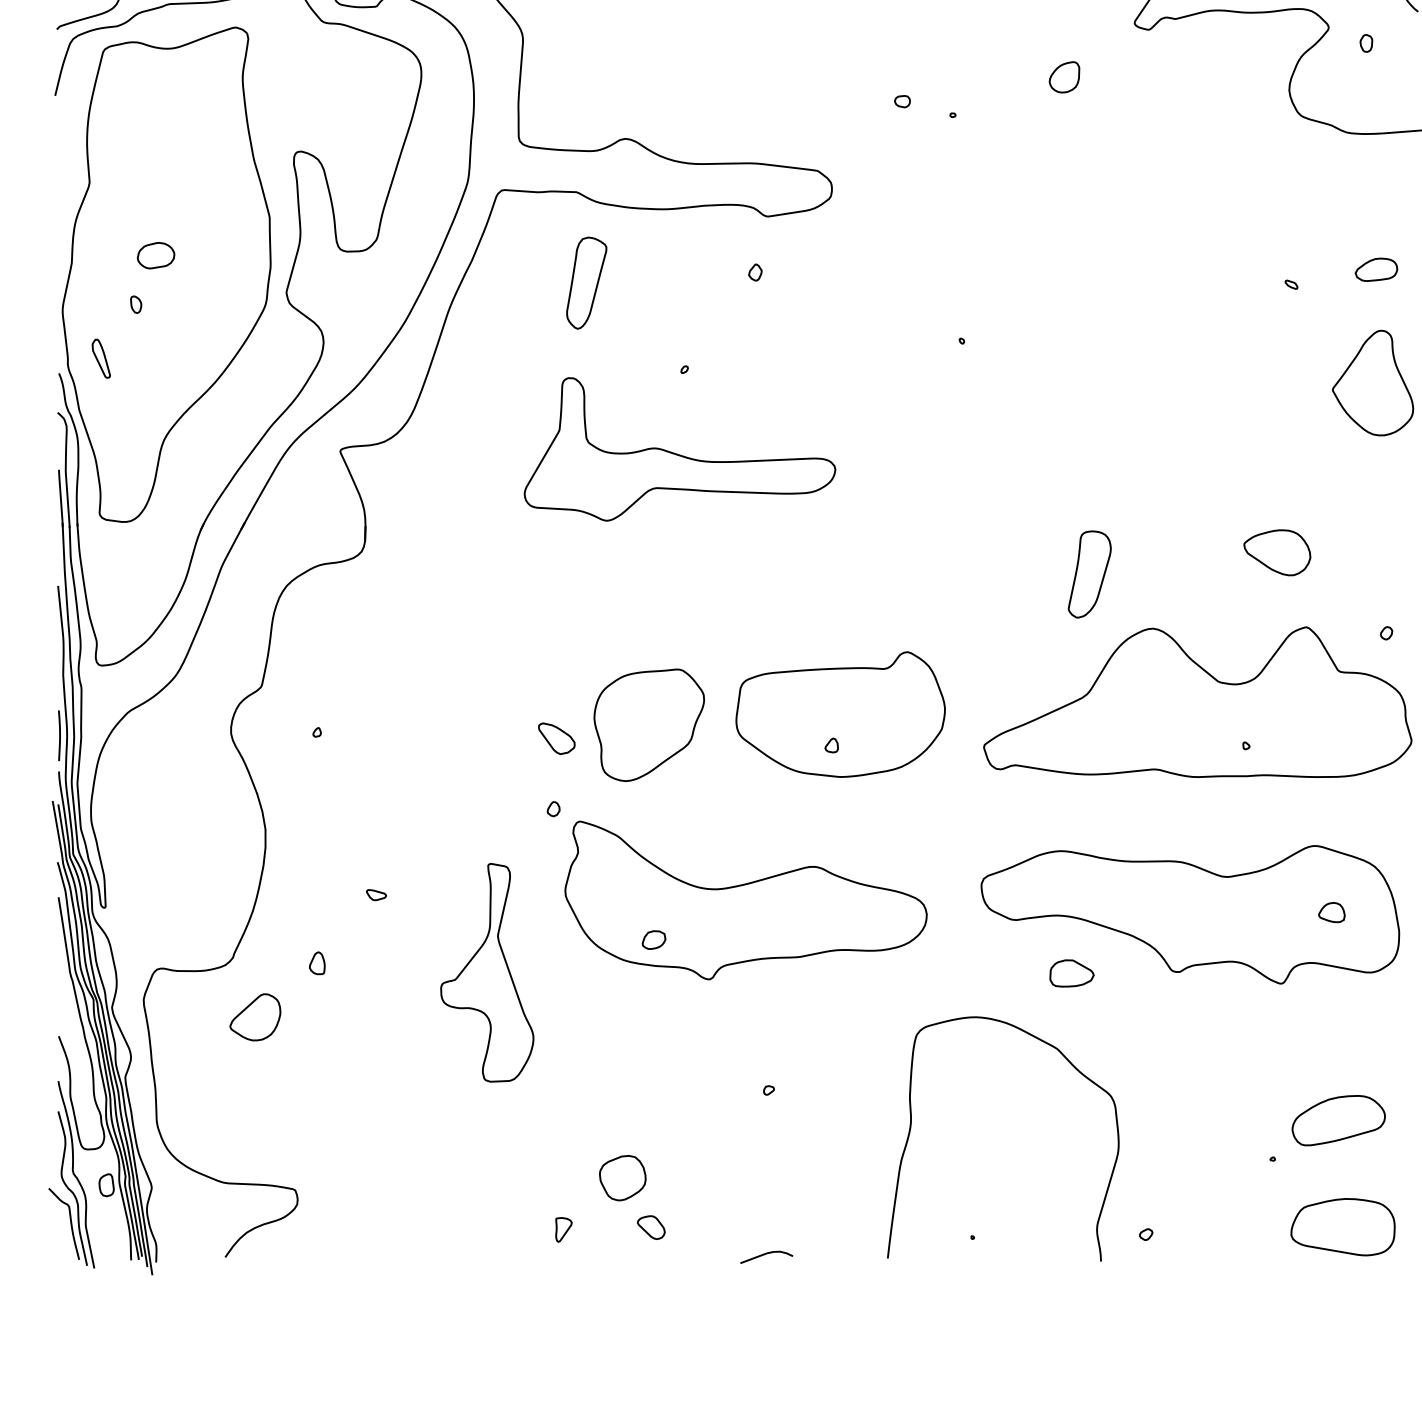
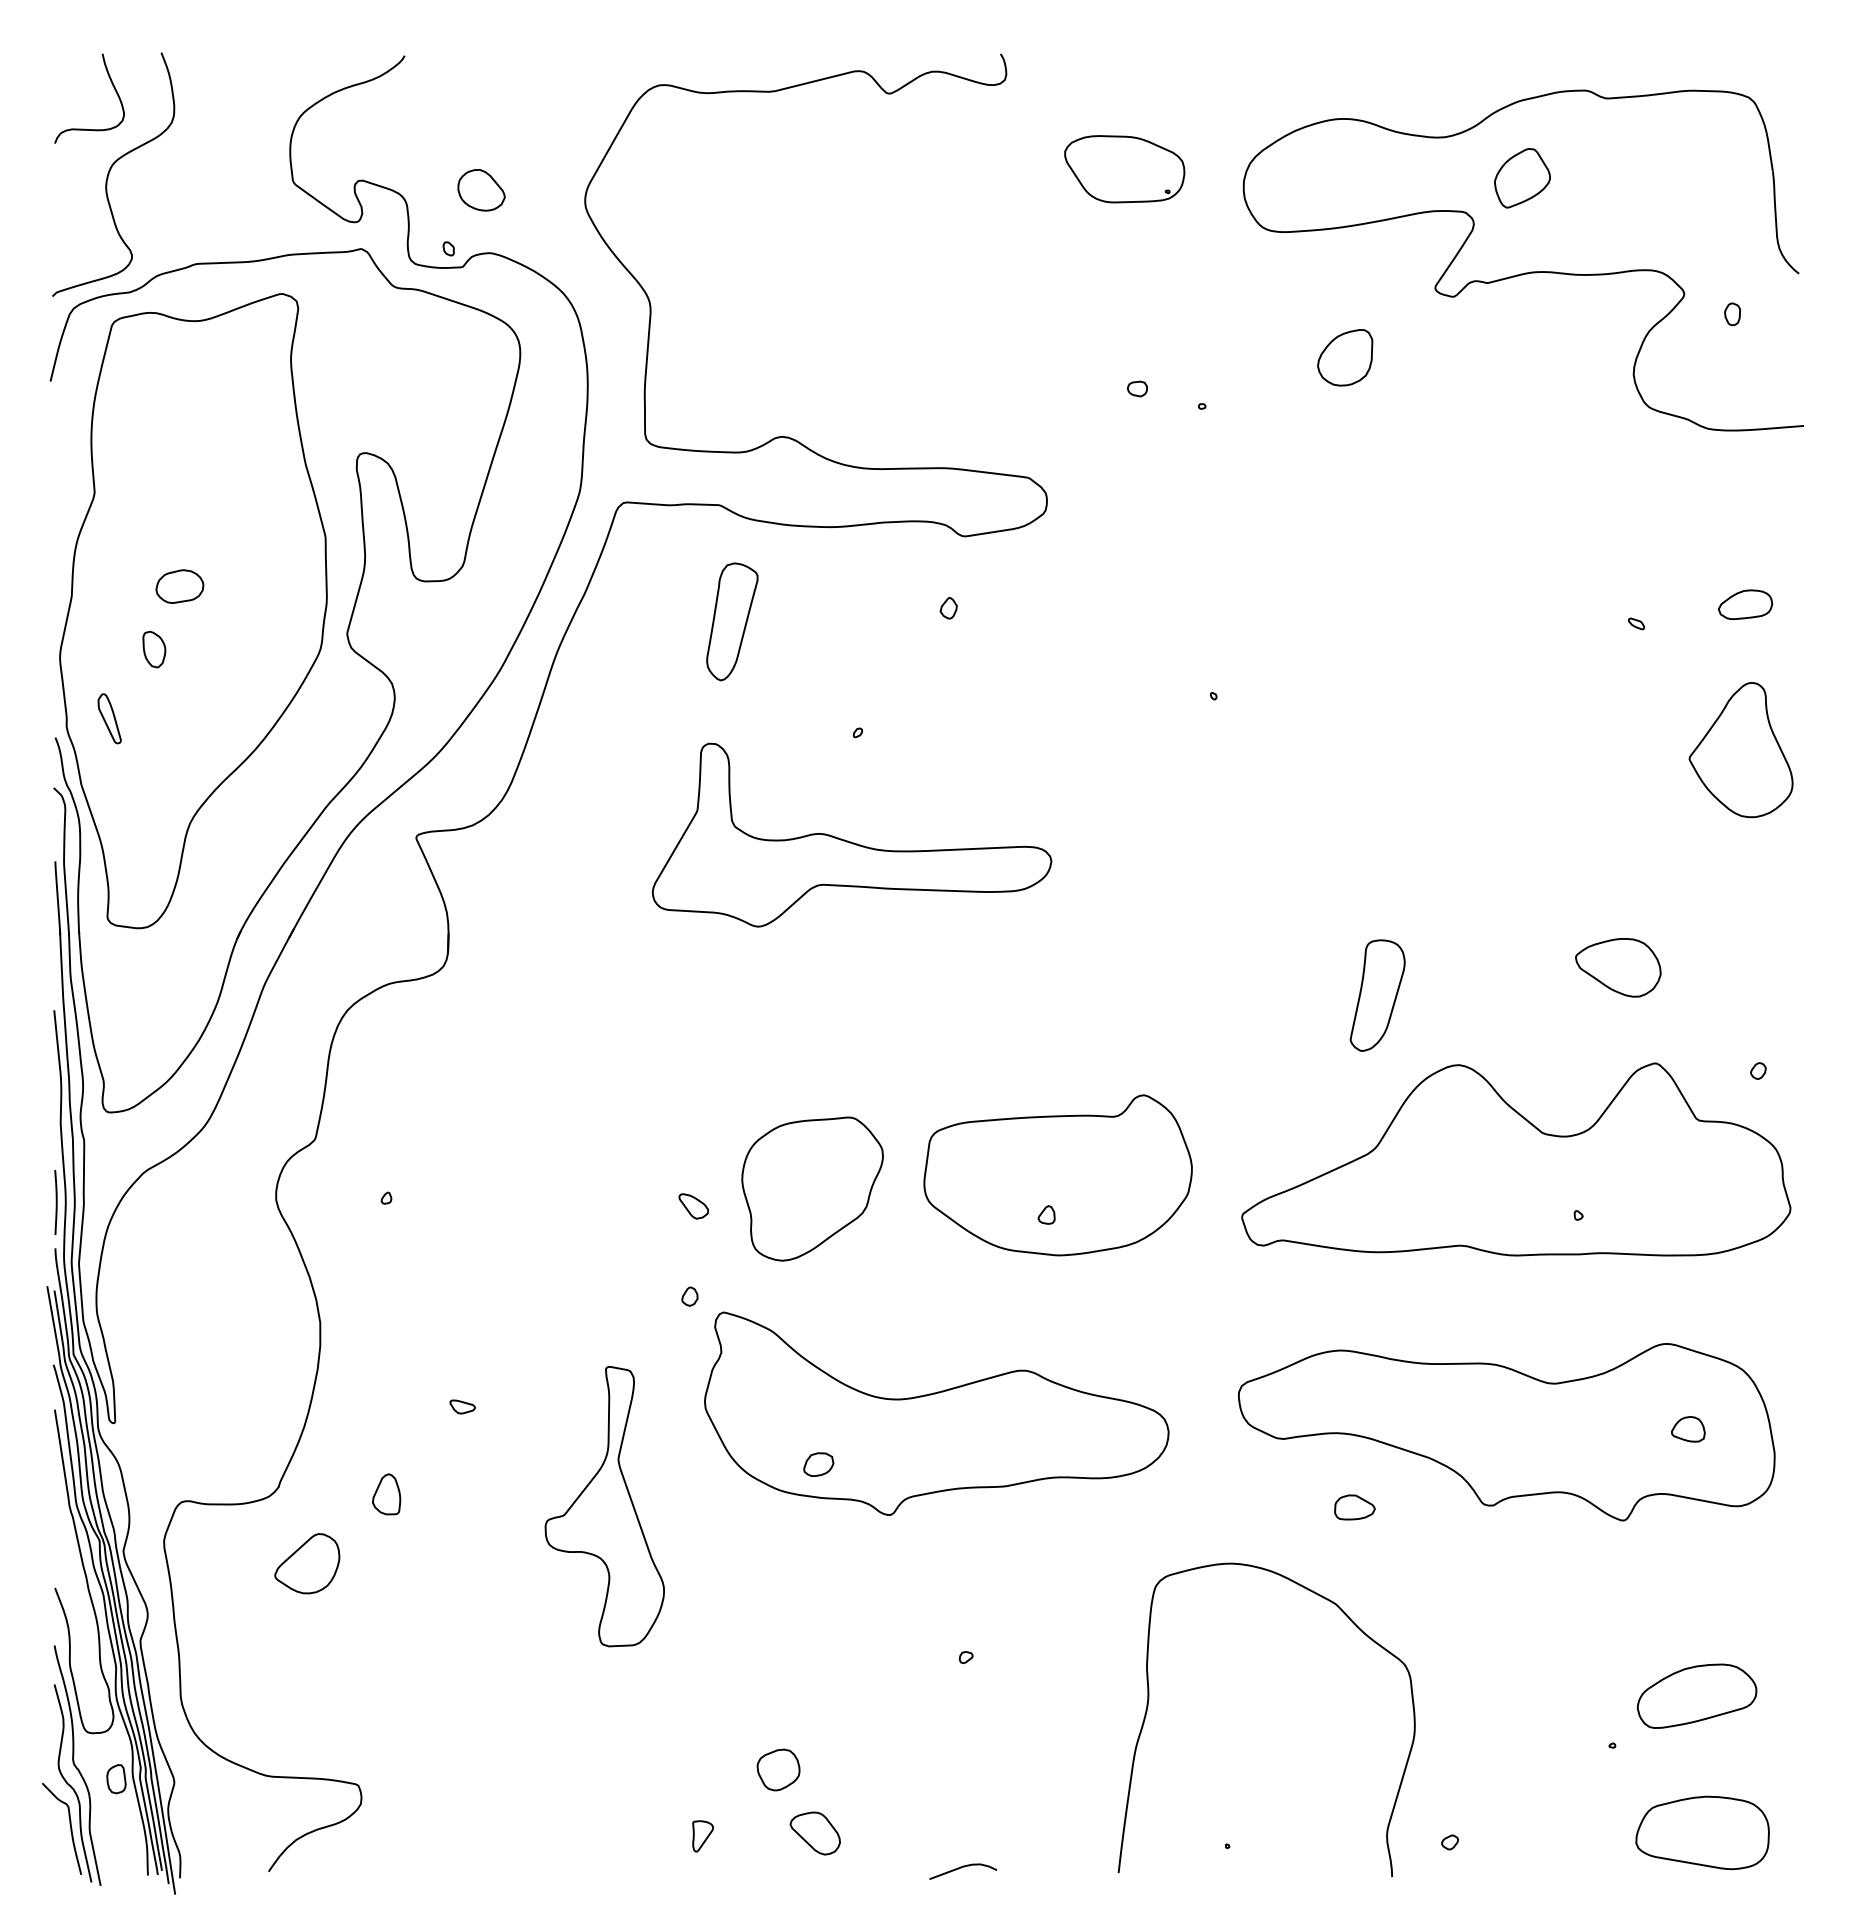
part: (1064, 77) -> (1345, 357), size x1.43
part: (136, 304) -> (154, 649), size x1.67
part: (556, 738) -> (693, 1206), size x0.62
part: (317, 963) -> (386, 1494), size x1.43
part: (1071, 973) -> (1354, 1507), size x0.71
part: (622, 1177) -> (778, 1769), size x0.71
part: (650, 1227) -> (814, 1833), size x1.43

